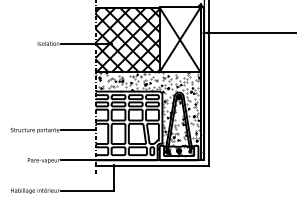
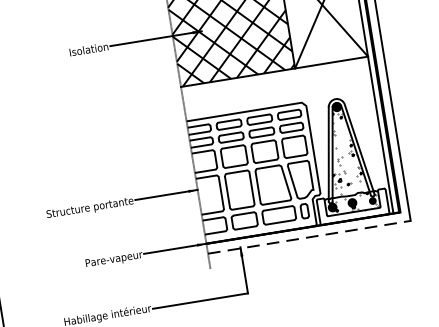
hatch: (147, 113) -> (285, 145), removed
line: (152, 165) -> (309, 236), solid -> dashed

